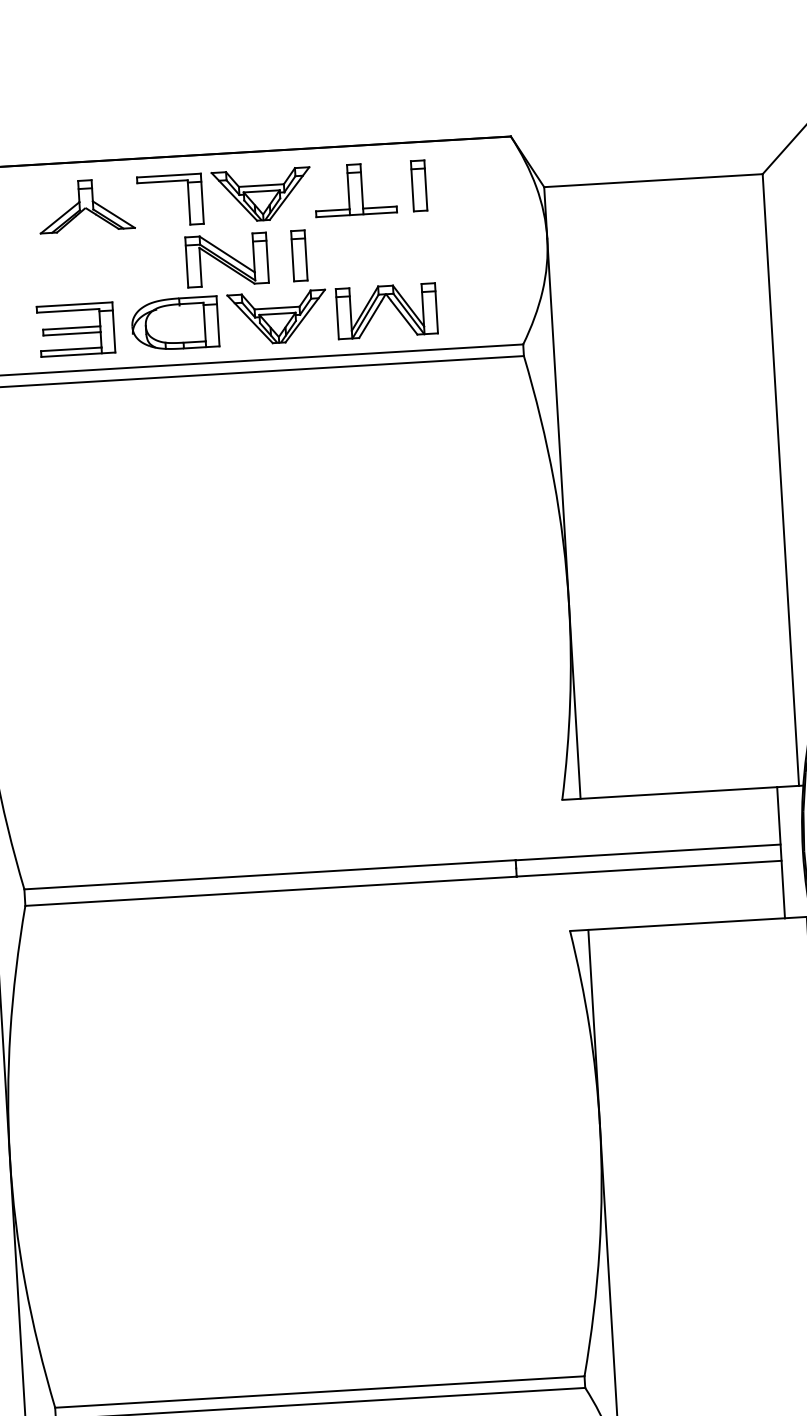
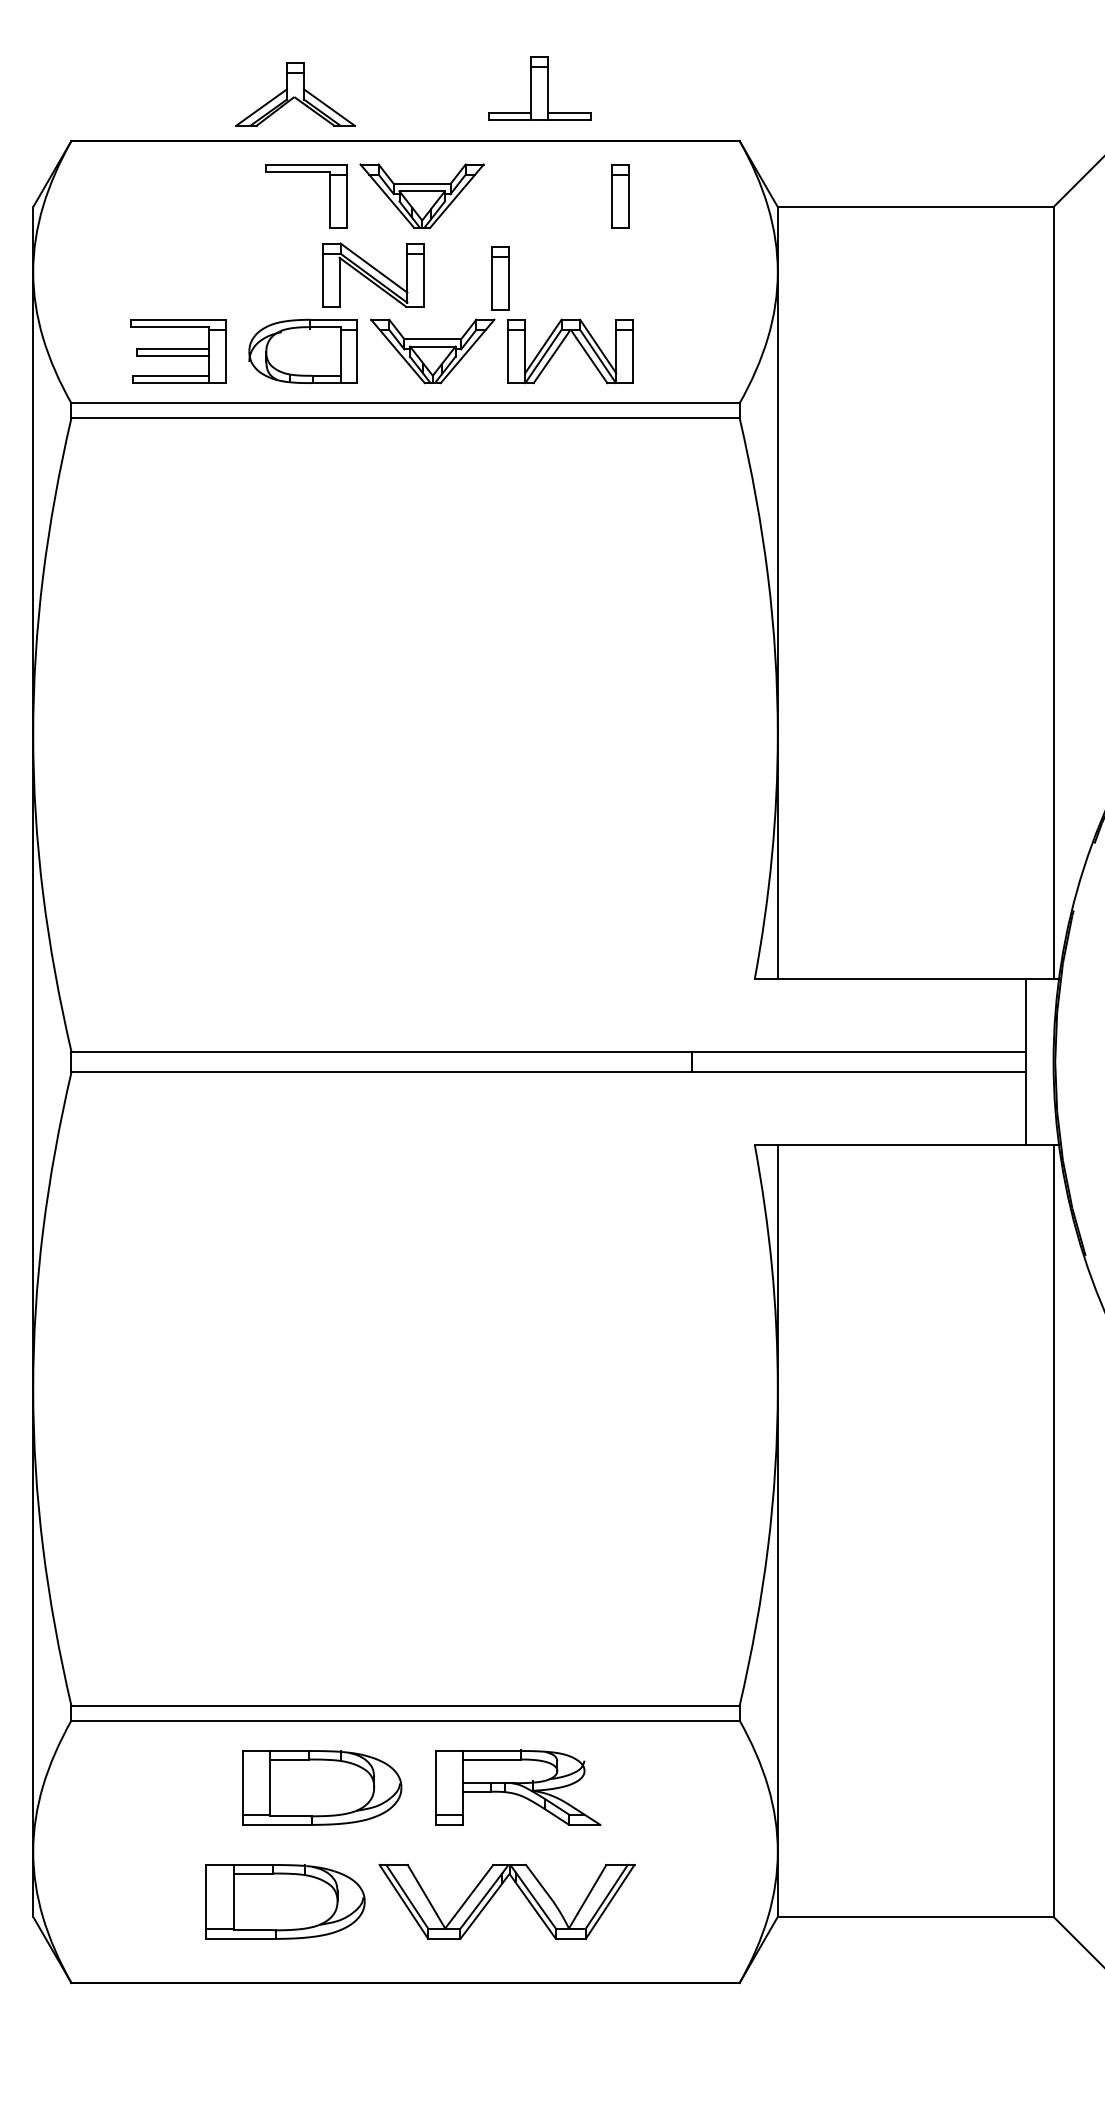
part: (354, 189) -> (539, 88), moved
part: (86, 205) -> (295, 94), moved
part: (299, 256) -> (500, 278), moved

